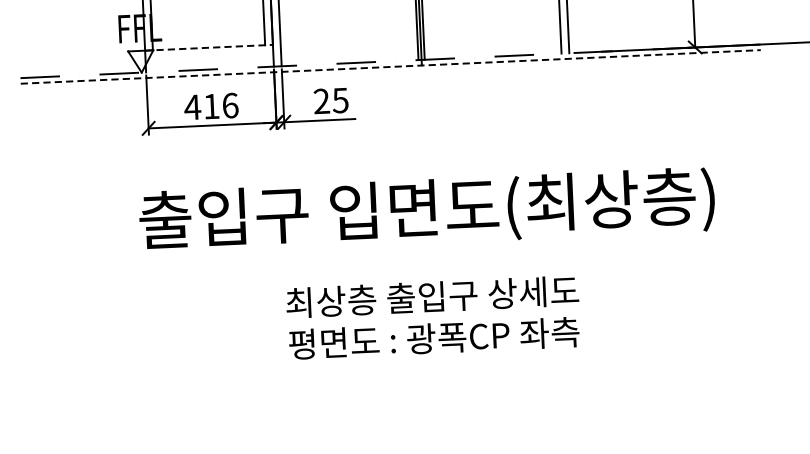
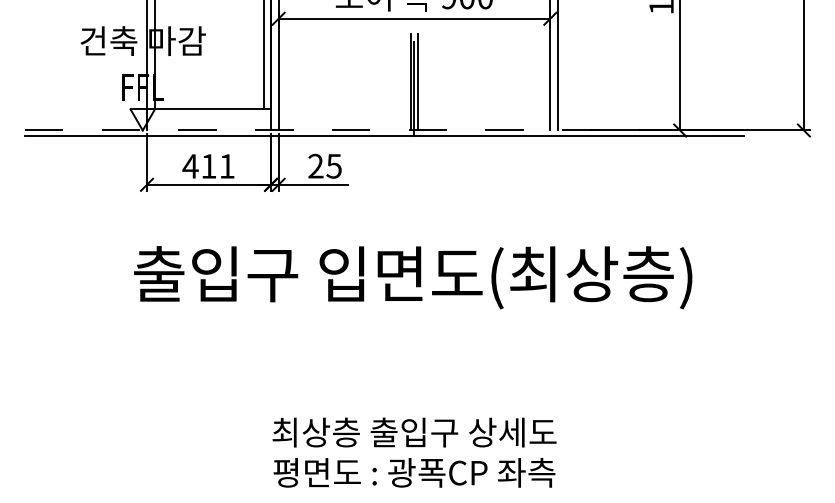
line: (209, 47) -> (209, 109), dashed -> solid
line: (390, 66) -> (384, 135), dashed -> solid
text: (230, 105) -> (227, 166), 416 -> 411
text: (433, 317) -> (414, 452), moved

